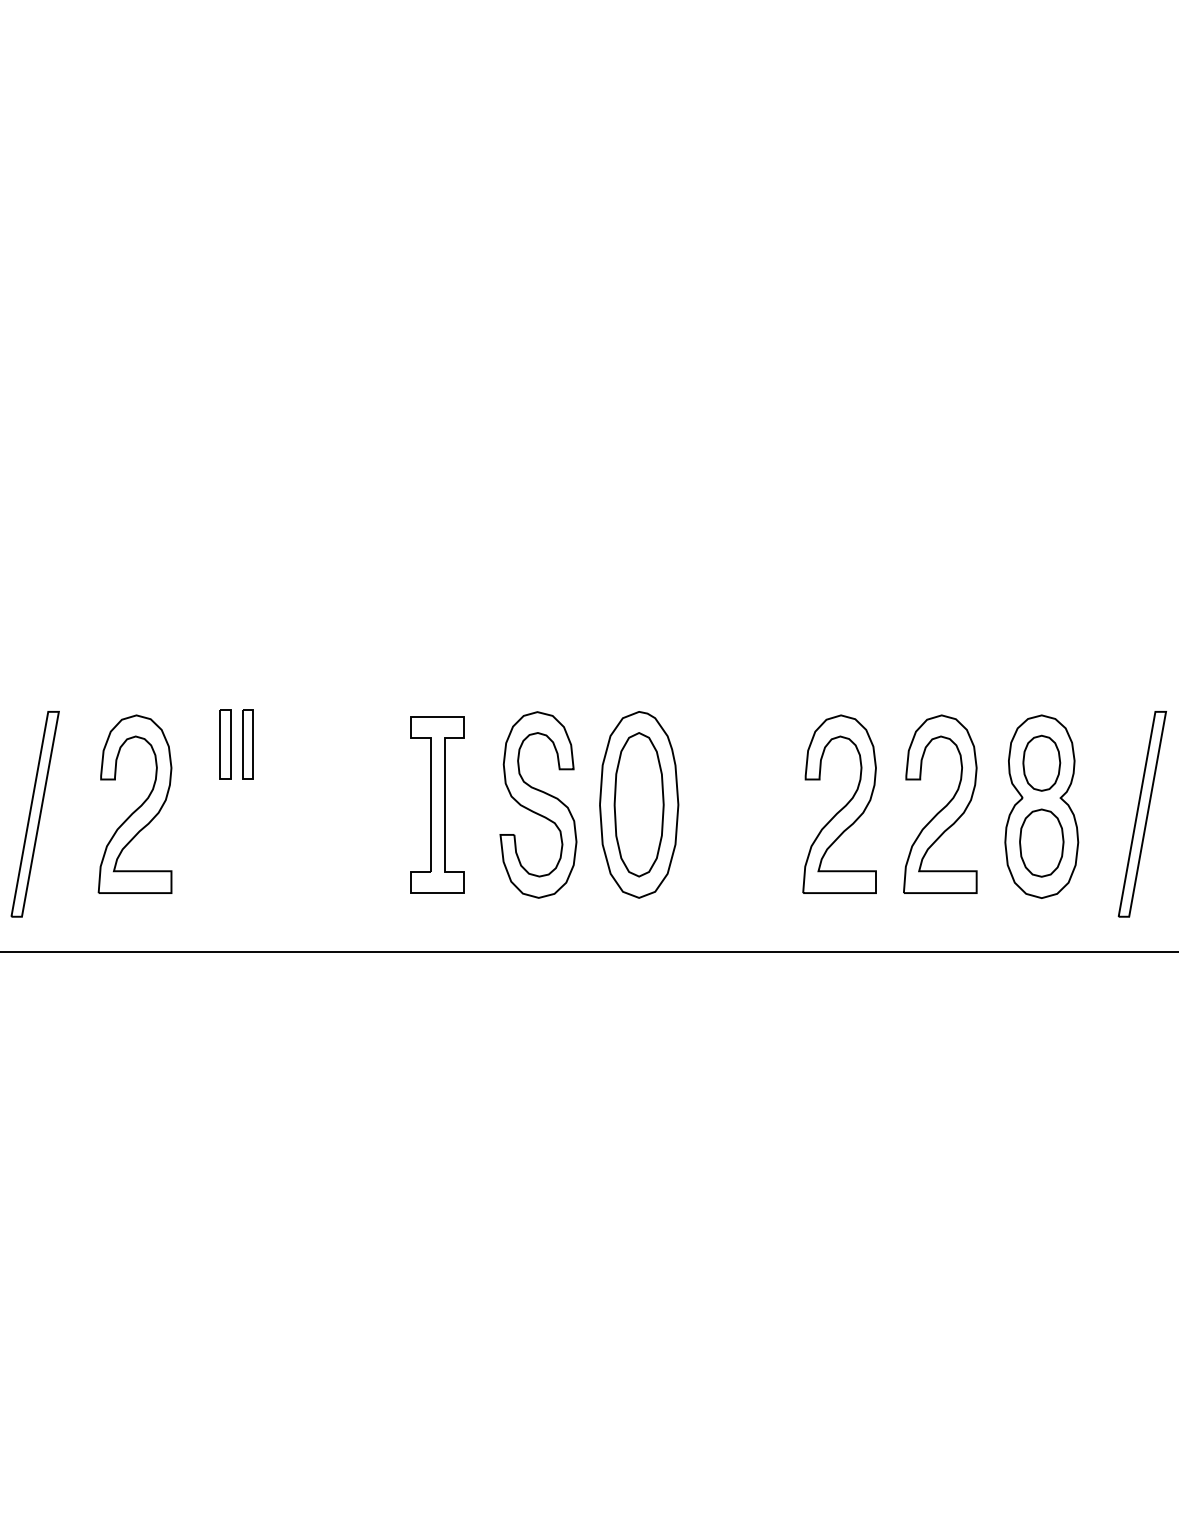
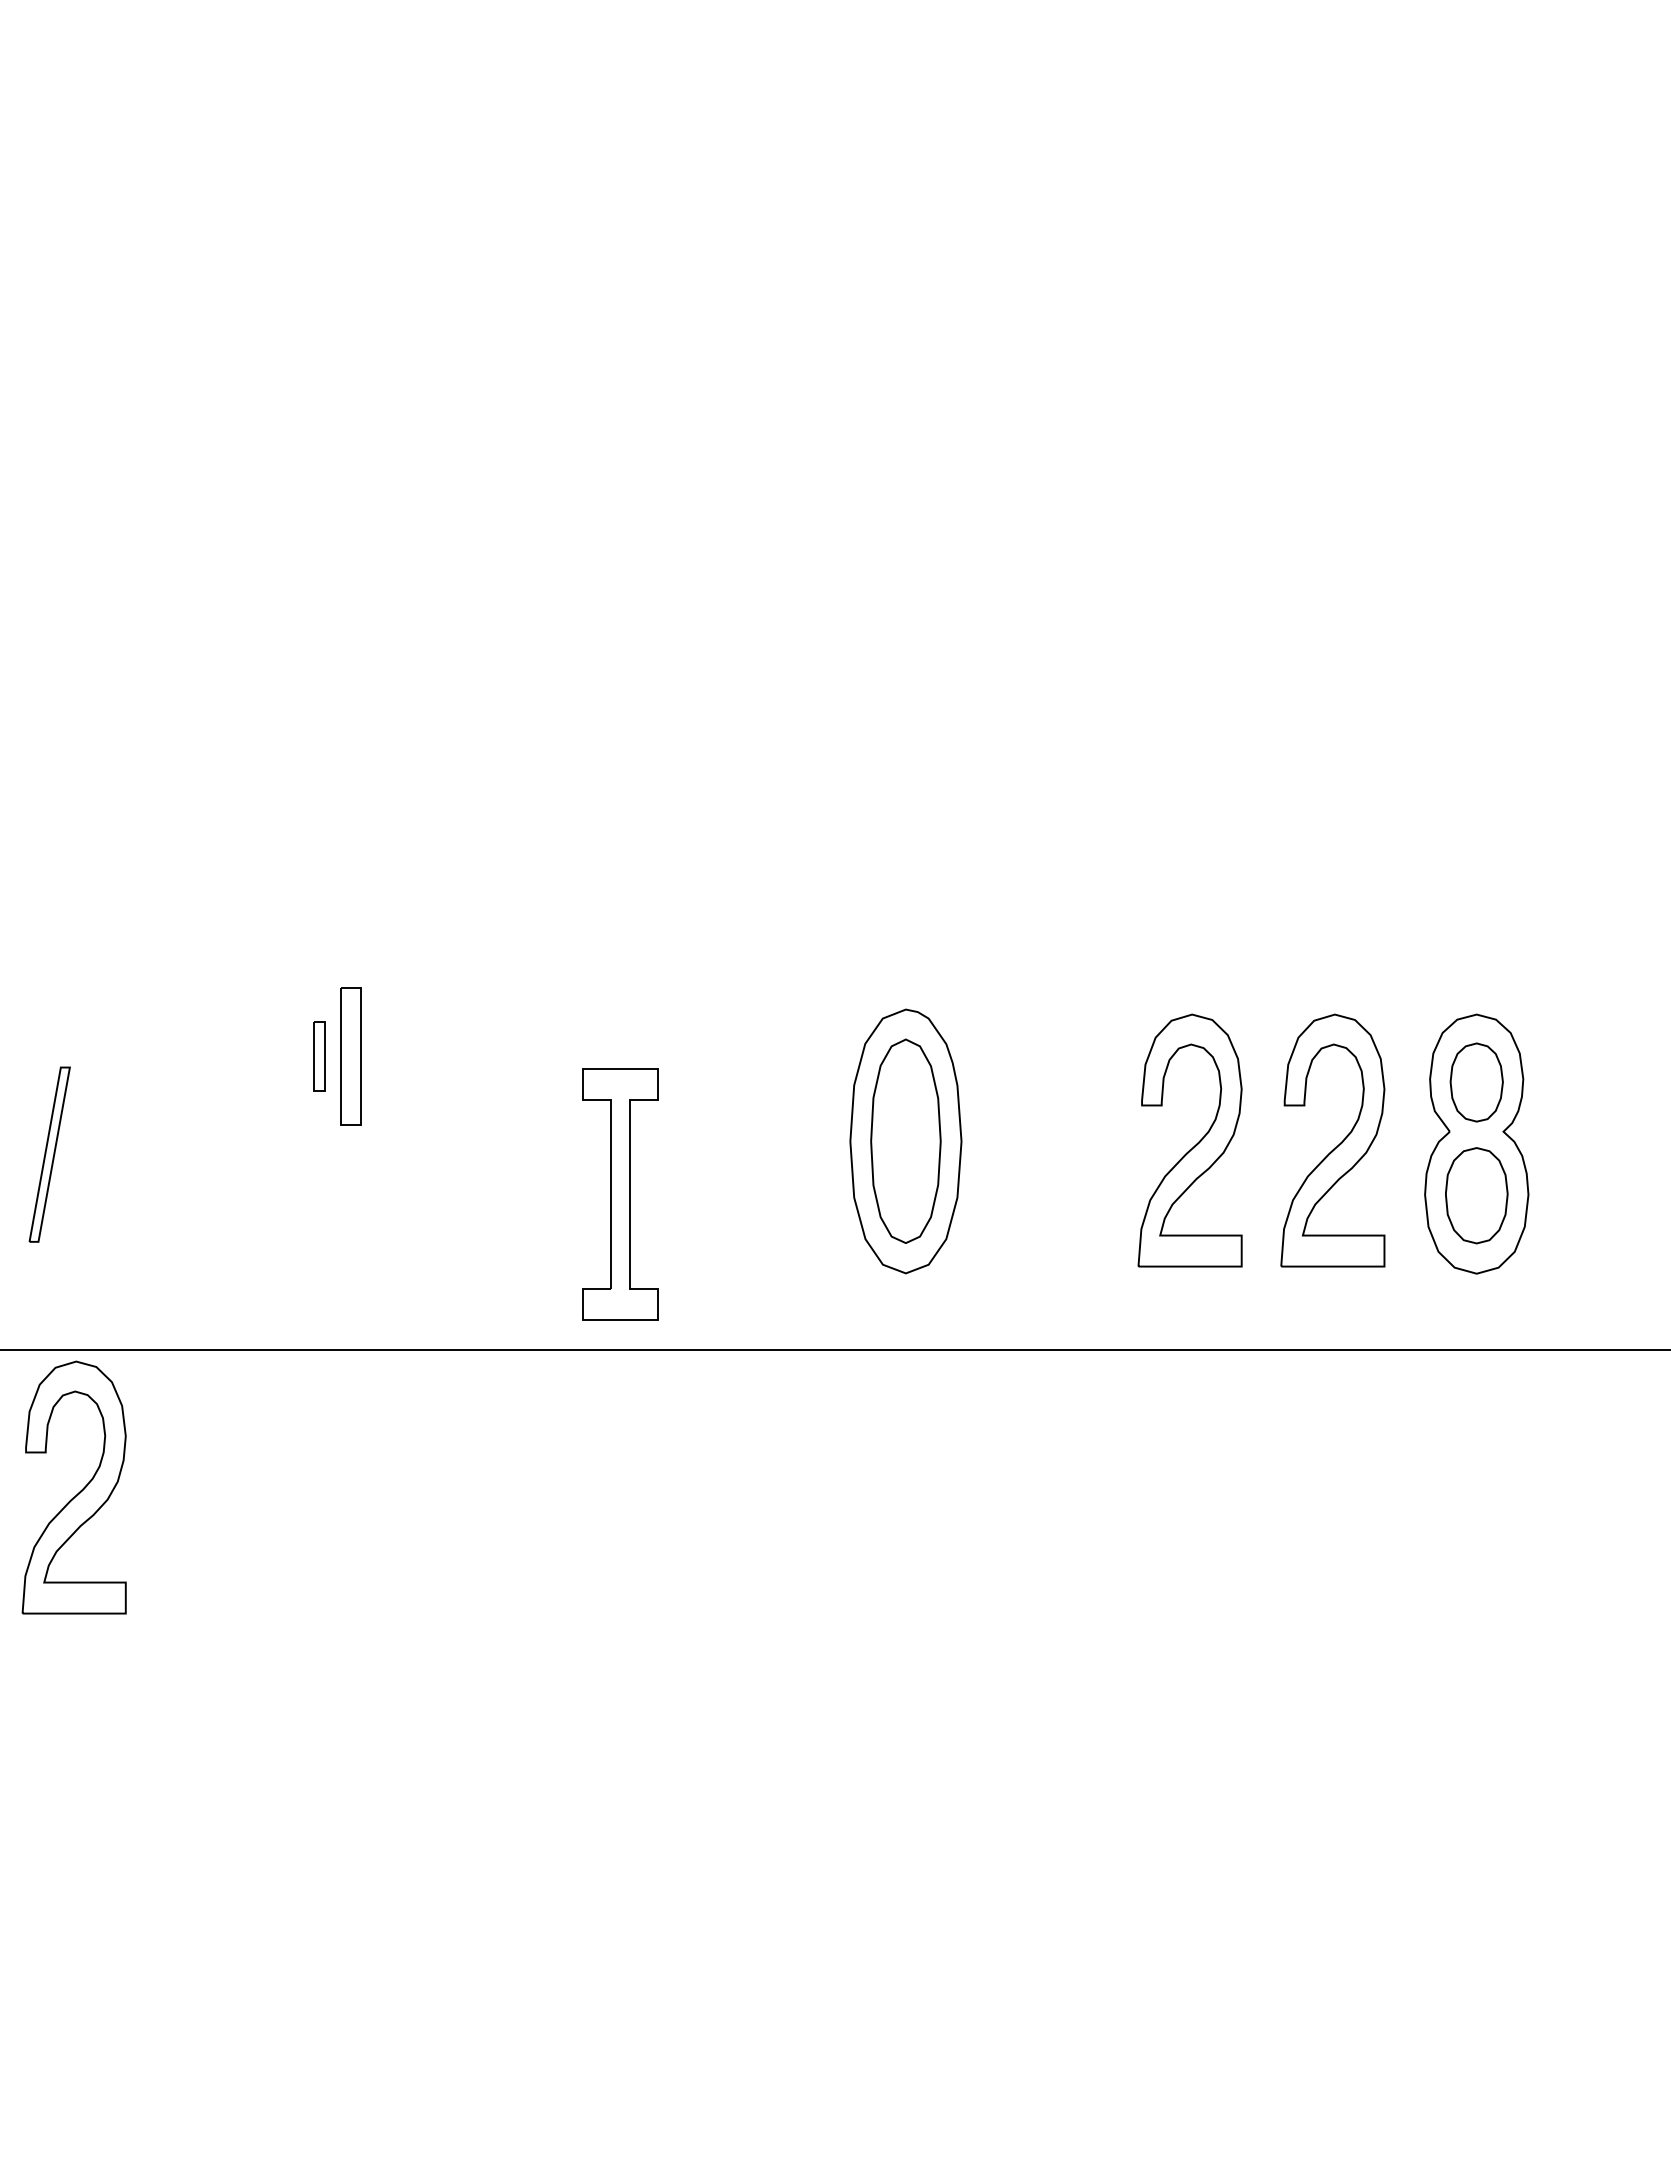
part: (225, 744) -> (319, 1055), size x0.7
part: (247, 744) -> (350, 1055), size x1.4
part: (437, 804) -> (620, 1194), moved
part: (538, 804) -> (762, 1141), removed
part: (138, 807) -> (78, 1492), moved
part: (35, 814) -> (49, 1154), size x0.6
part: (1142, 814) -> (1619, 1154), removed

